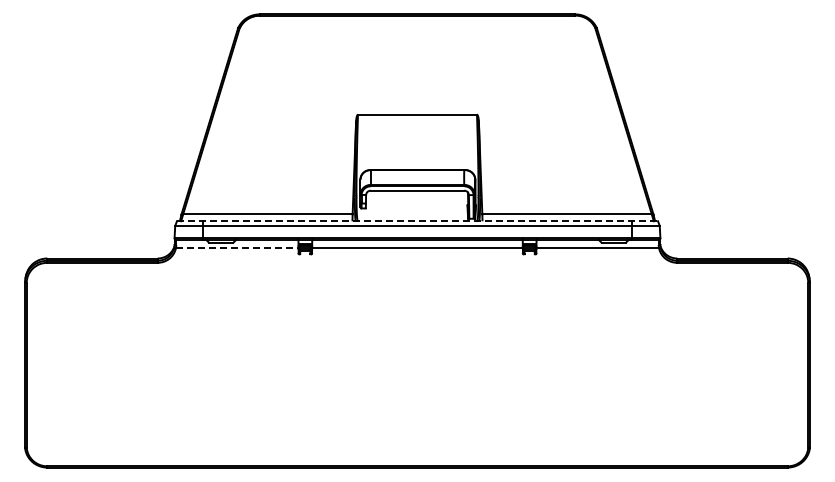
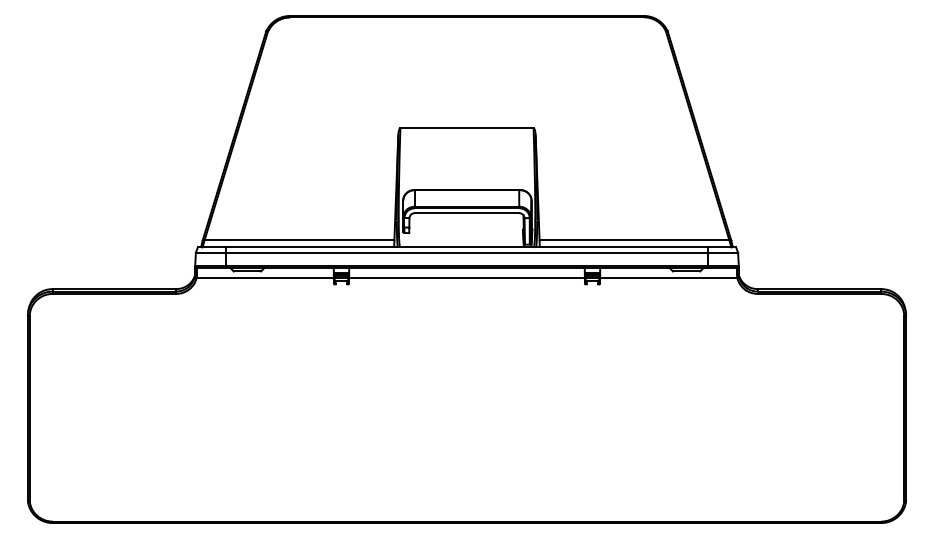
line: (417, 221) -> (467, 247), dashed -> solid
line: (237, 248) -> (265, 277), dashed -> solid

